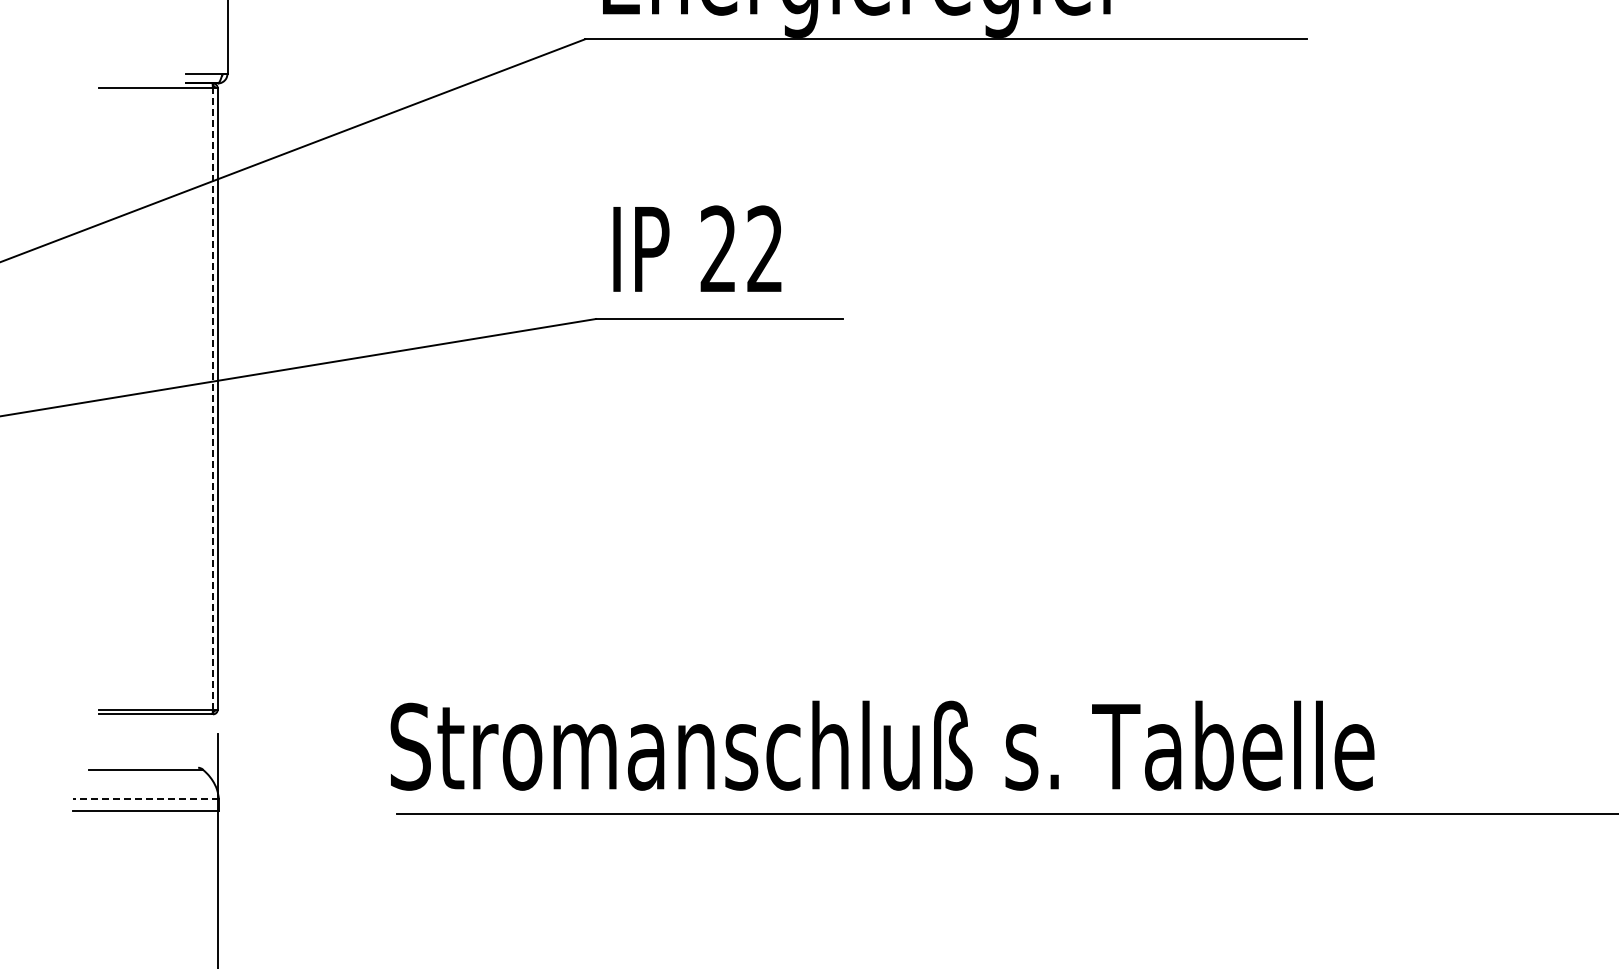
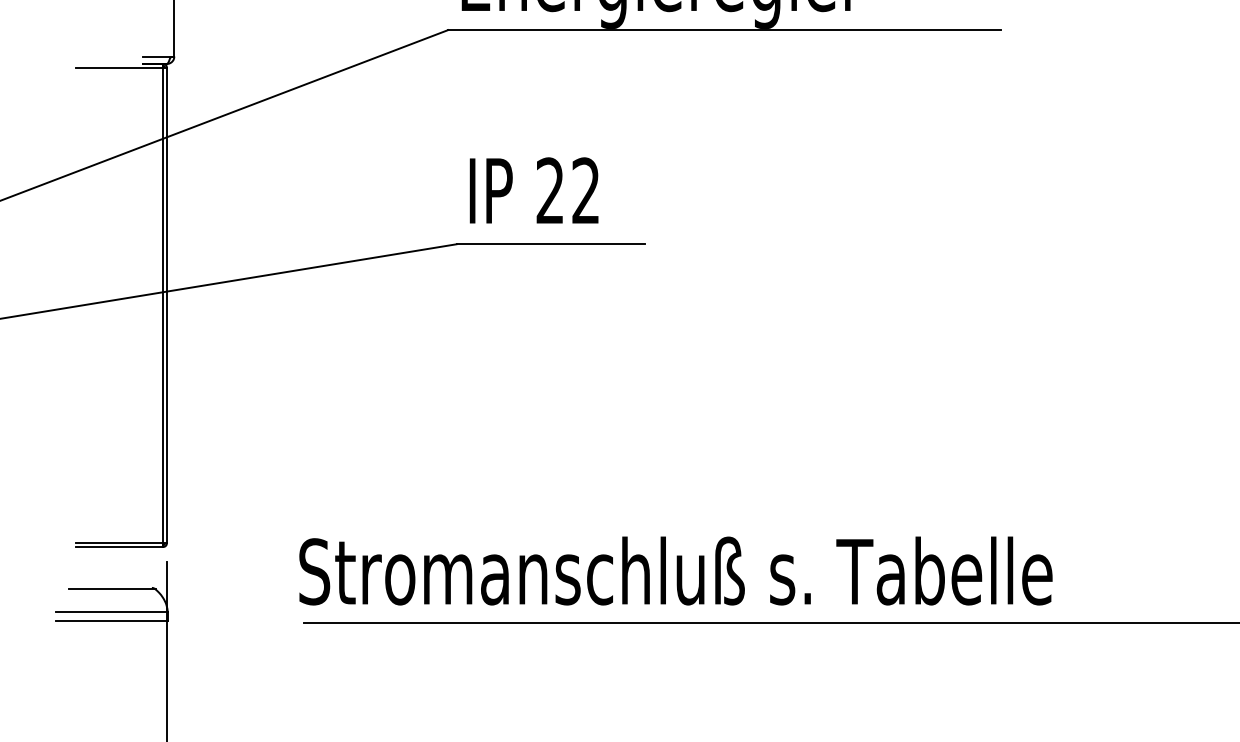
line: (212, 398) -> (162, 305), dashed -> solid
line: (146, 799) -> (112, 612), dashed -> solid

